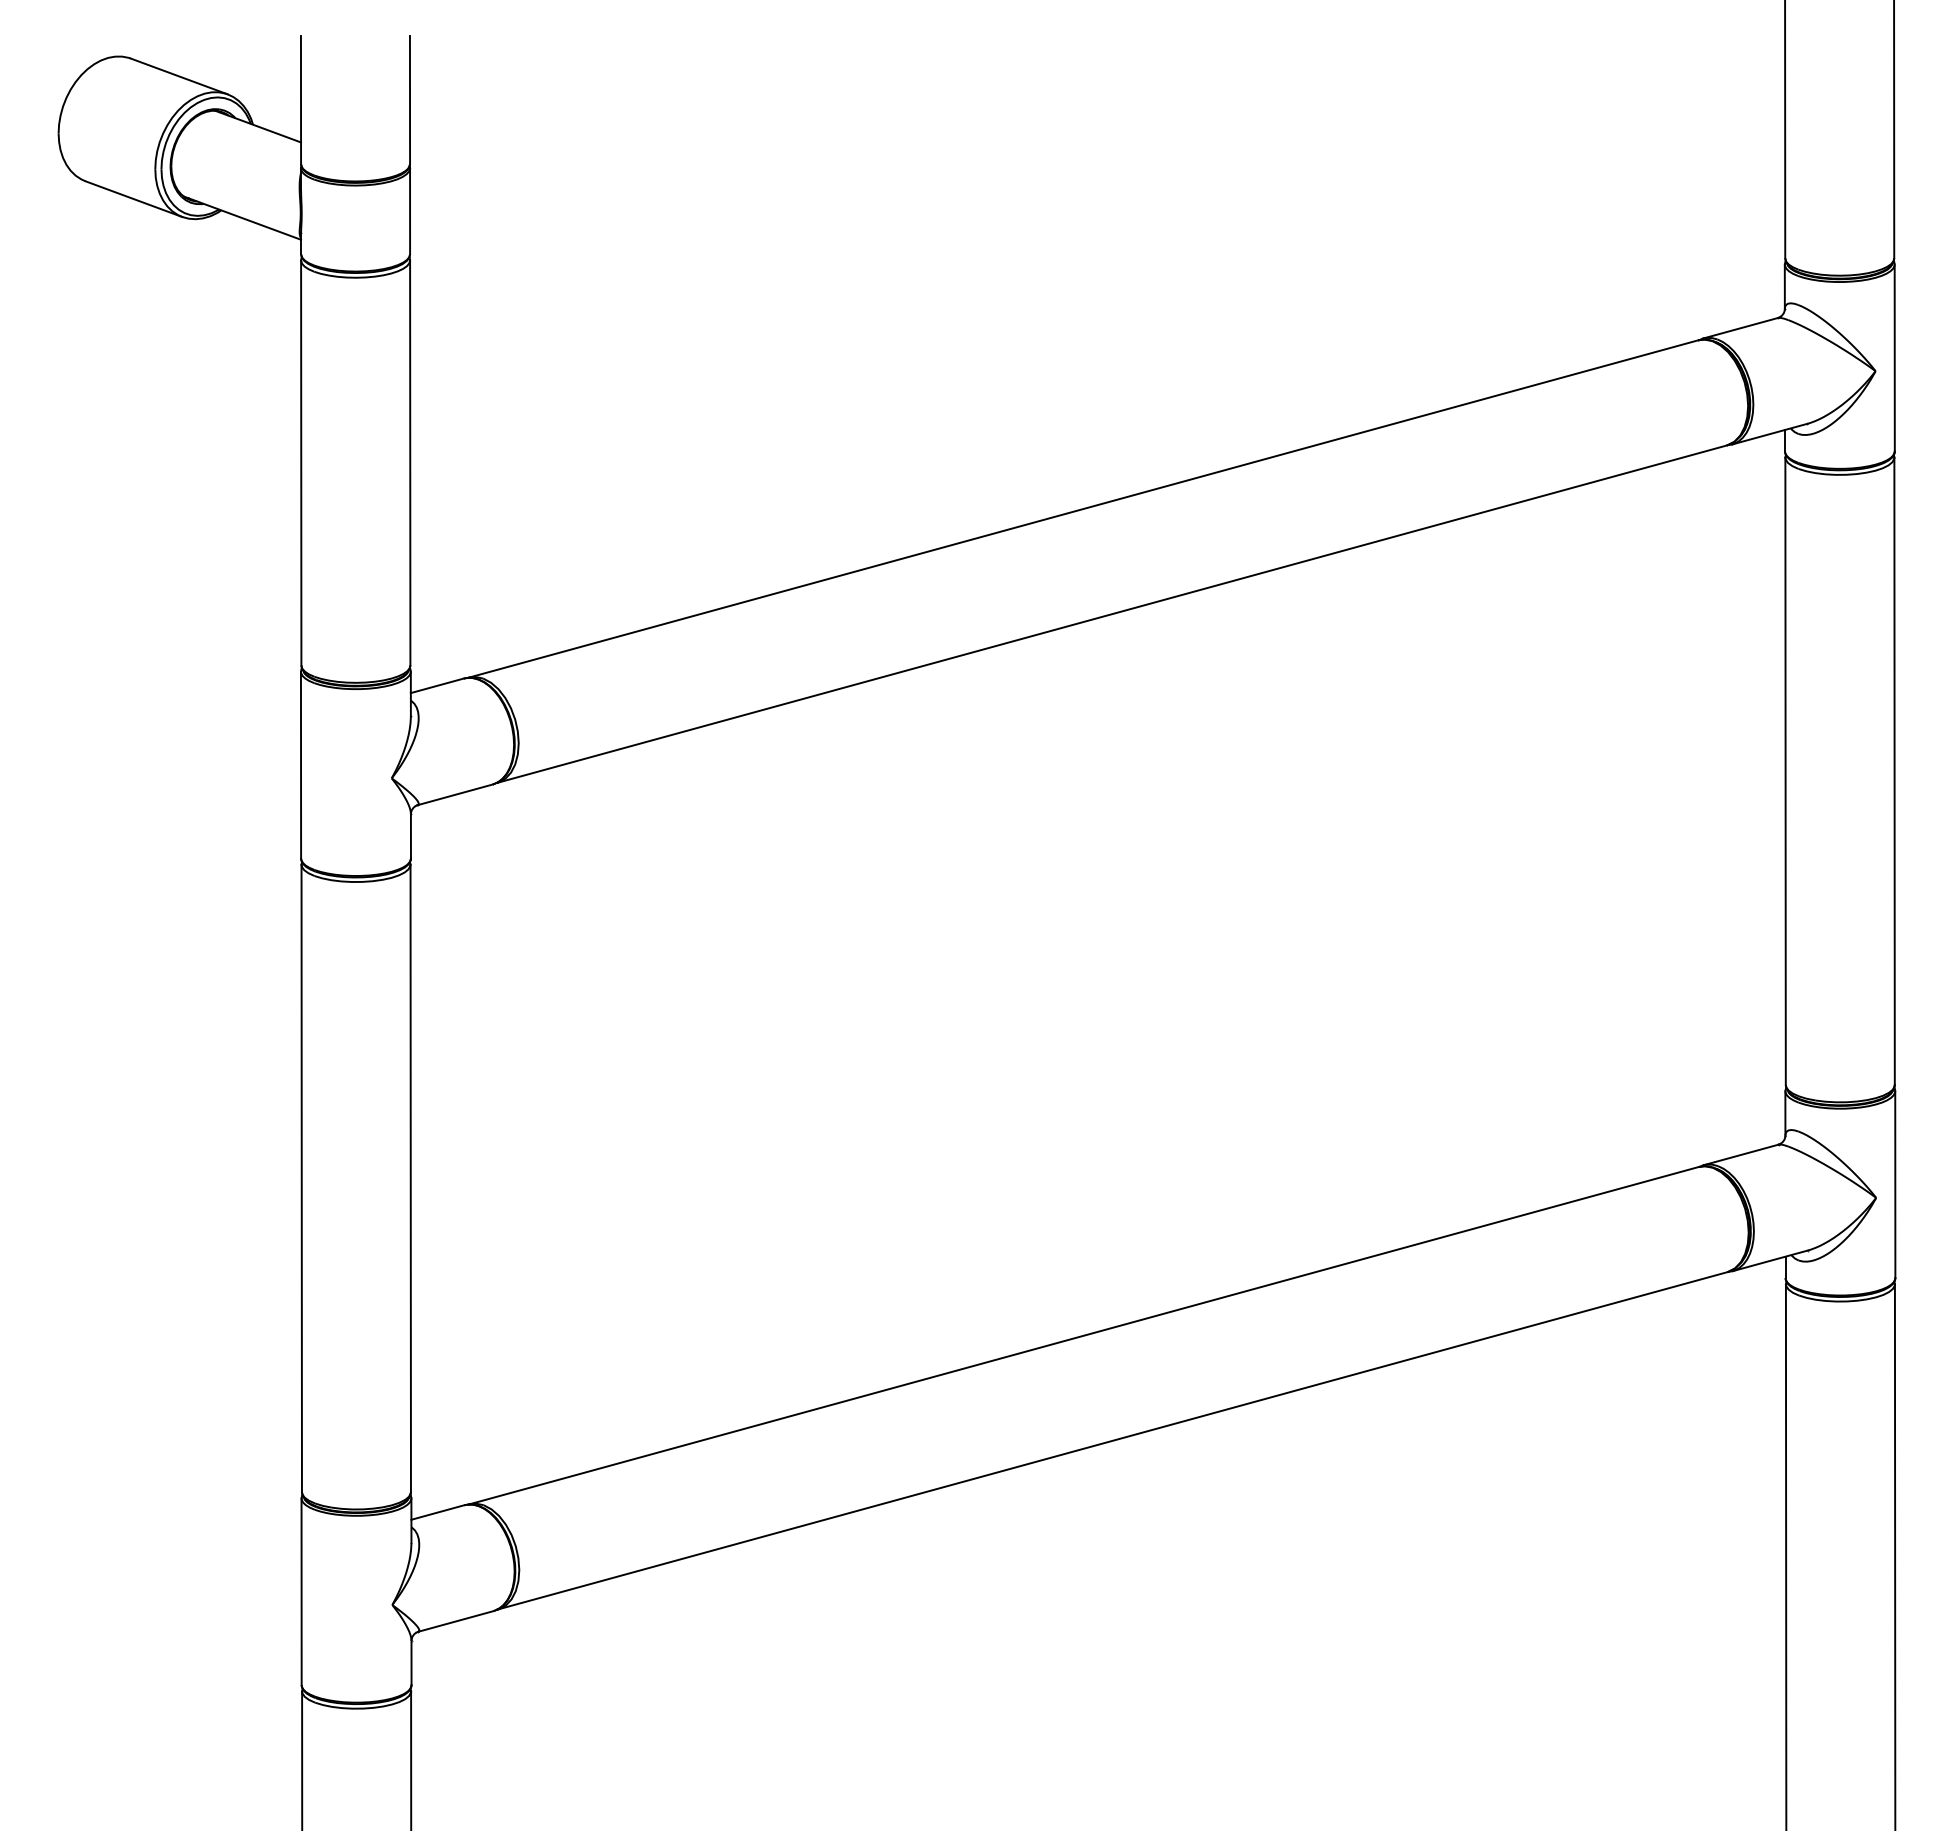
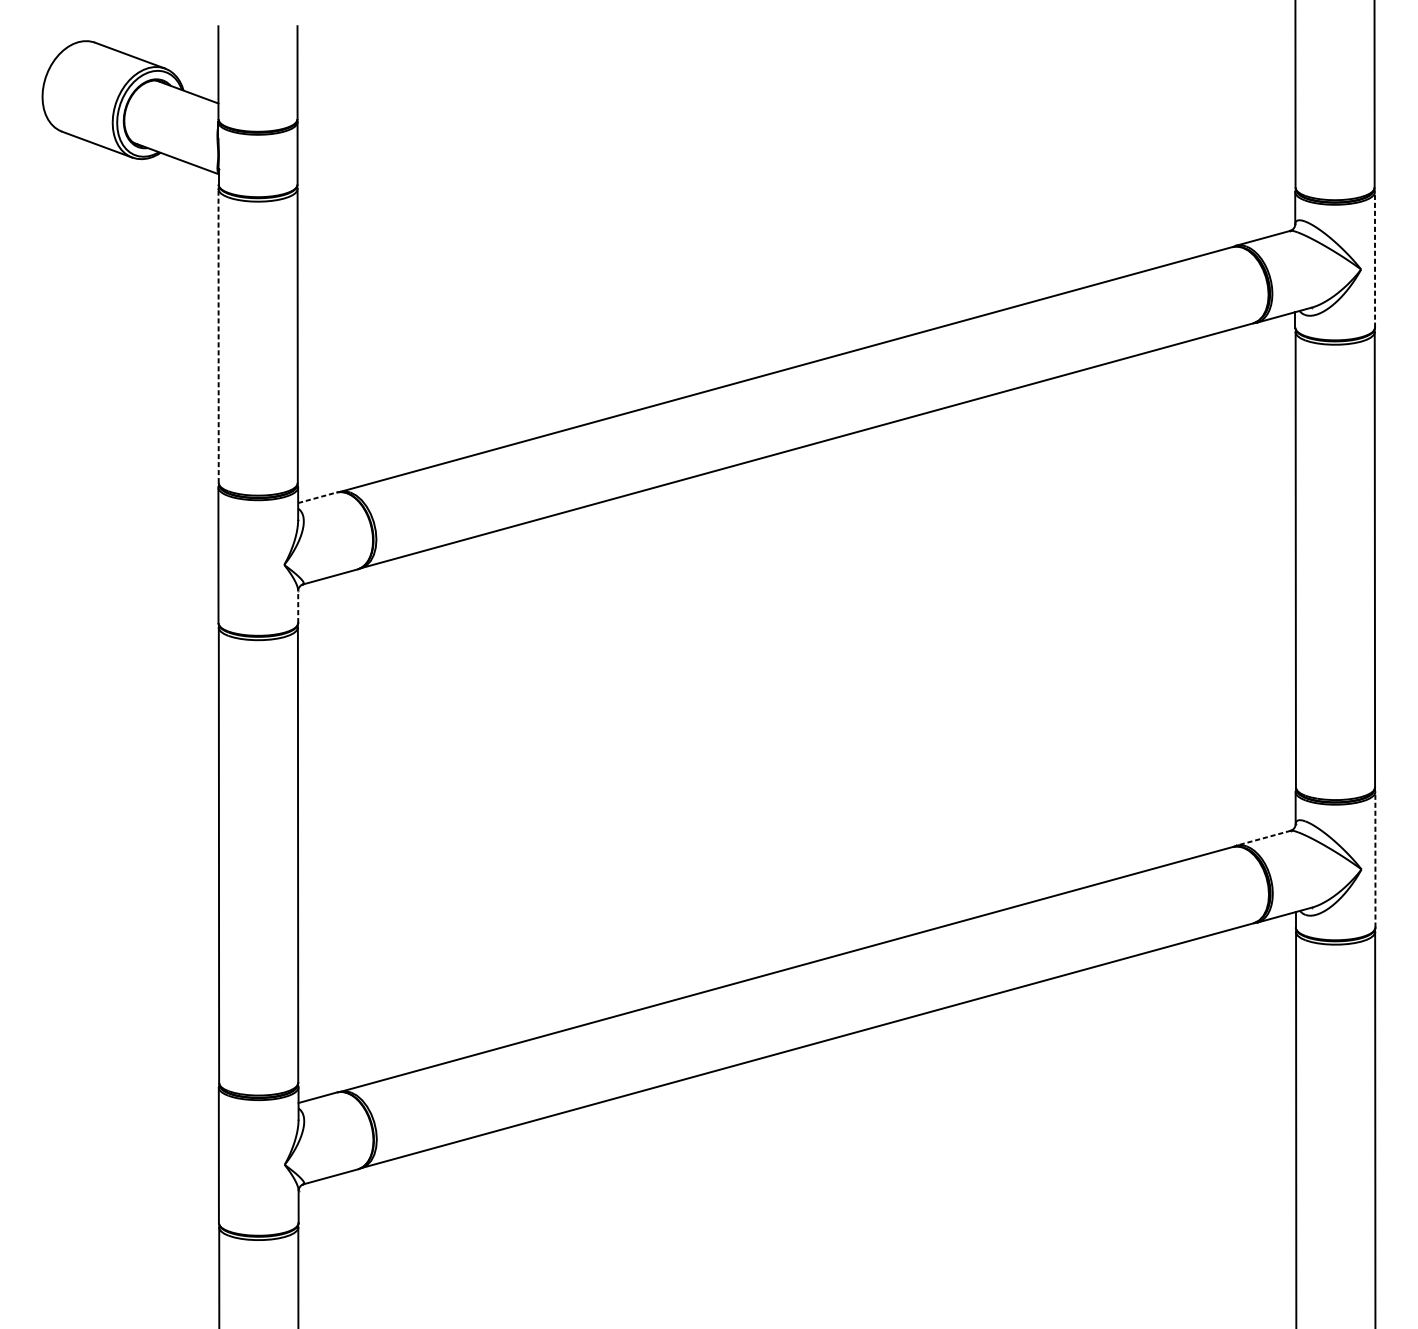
line: (1894, 357) -> (1374, 259), solid -> dashed
line: (301, 463) -> (218, 336), solid -> dashed
line: (437, 685) -> (317, 497), solid -> dashed
line: (410, 835) -> (297, 606), solid -> dashed
line: (1741, 1154) -> (1263, 837), solid -> dashed
line: (1895, 1184) -> (1375, 859), solid -> dashed

